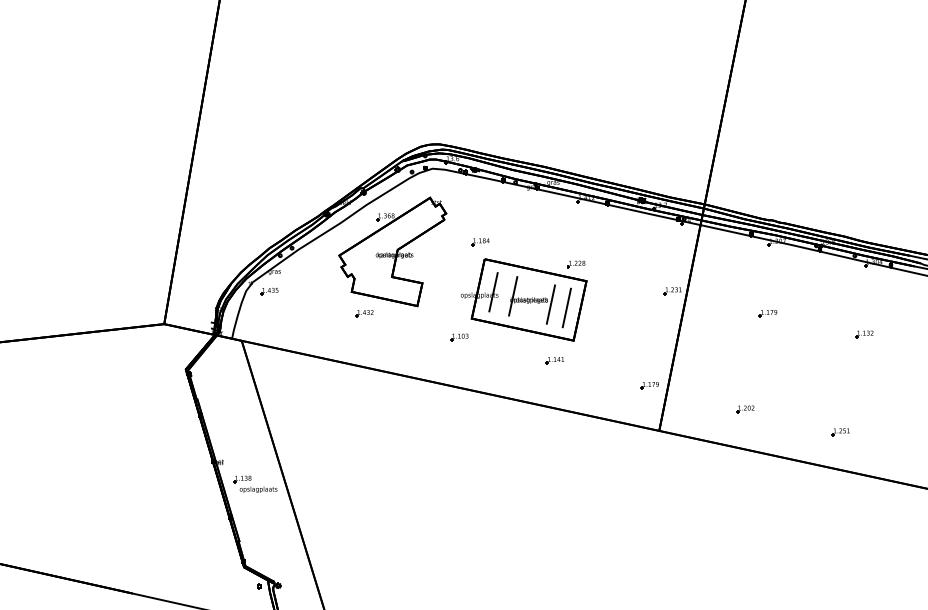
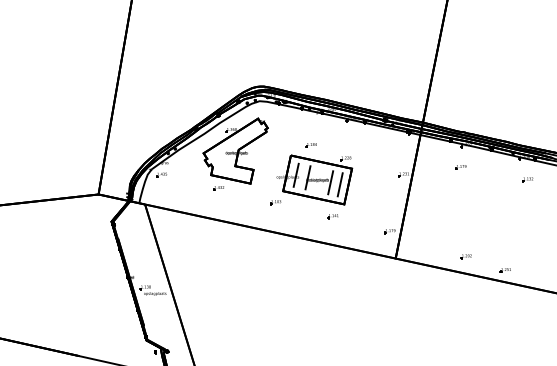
part: (478, 242) -> (310, 145), moved
part: (767, 314) -> (460, 167), moved
part: (863, 334) -> (527, 179), moved
part: (743, 409) -> (465, 256), moved
part: (838, 432) -> (504, 270), moved

